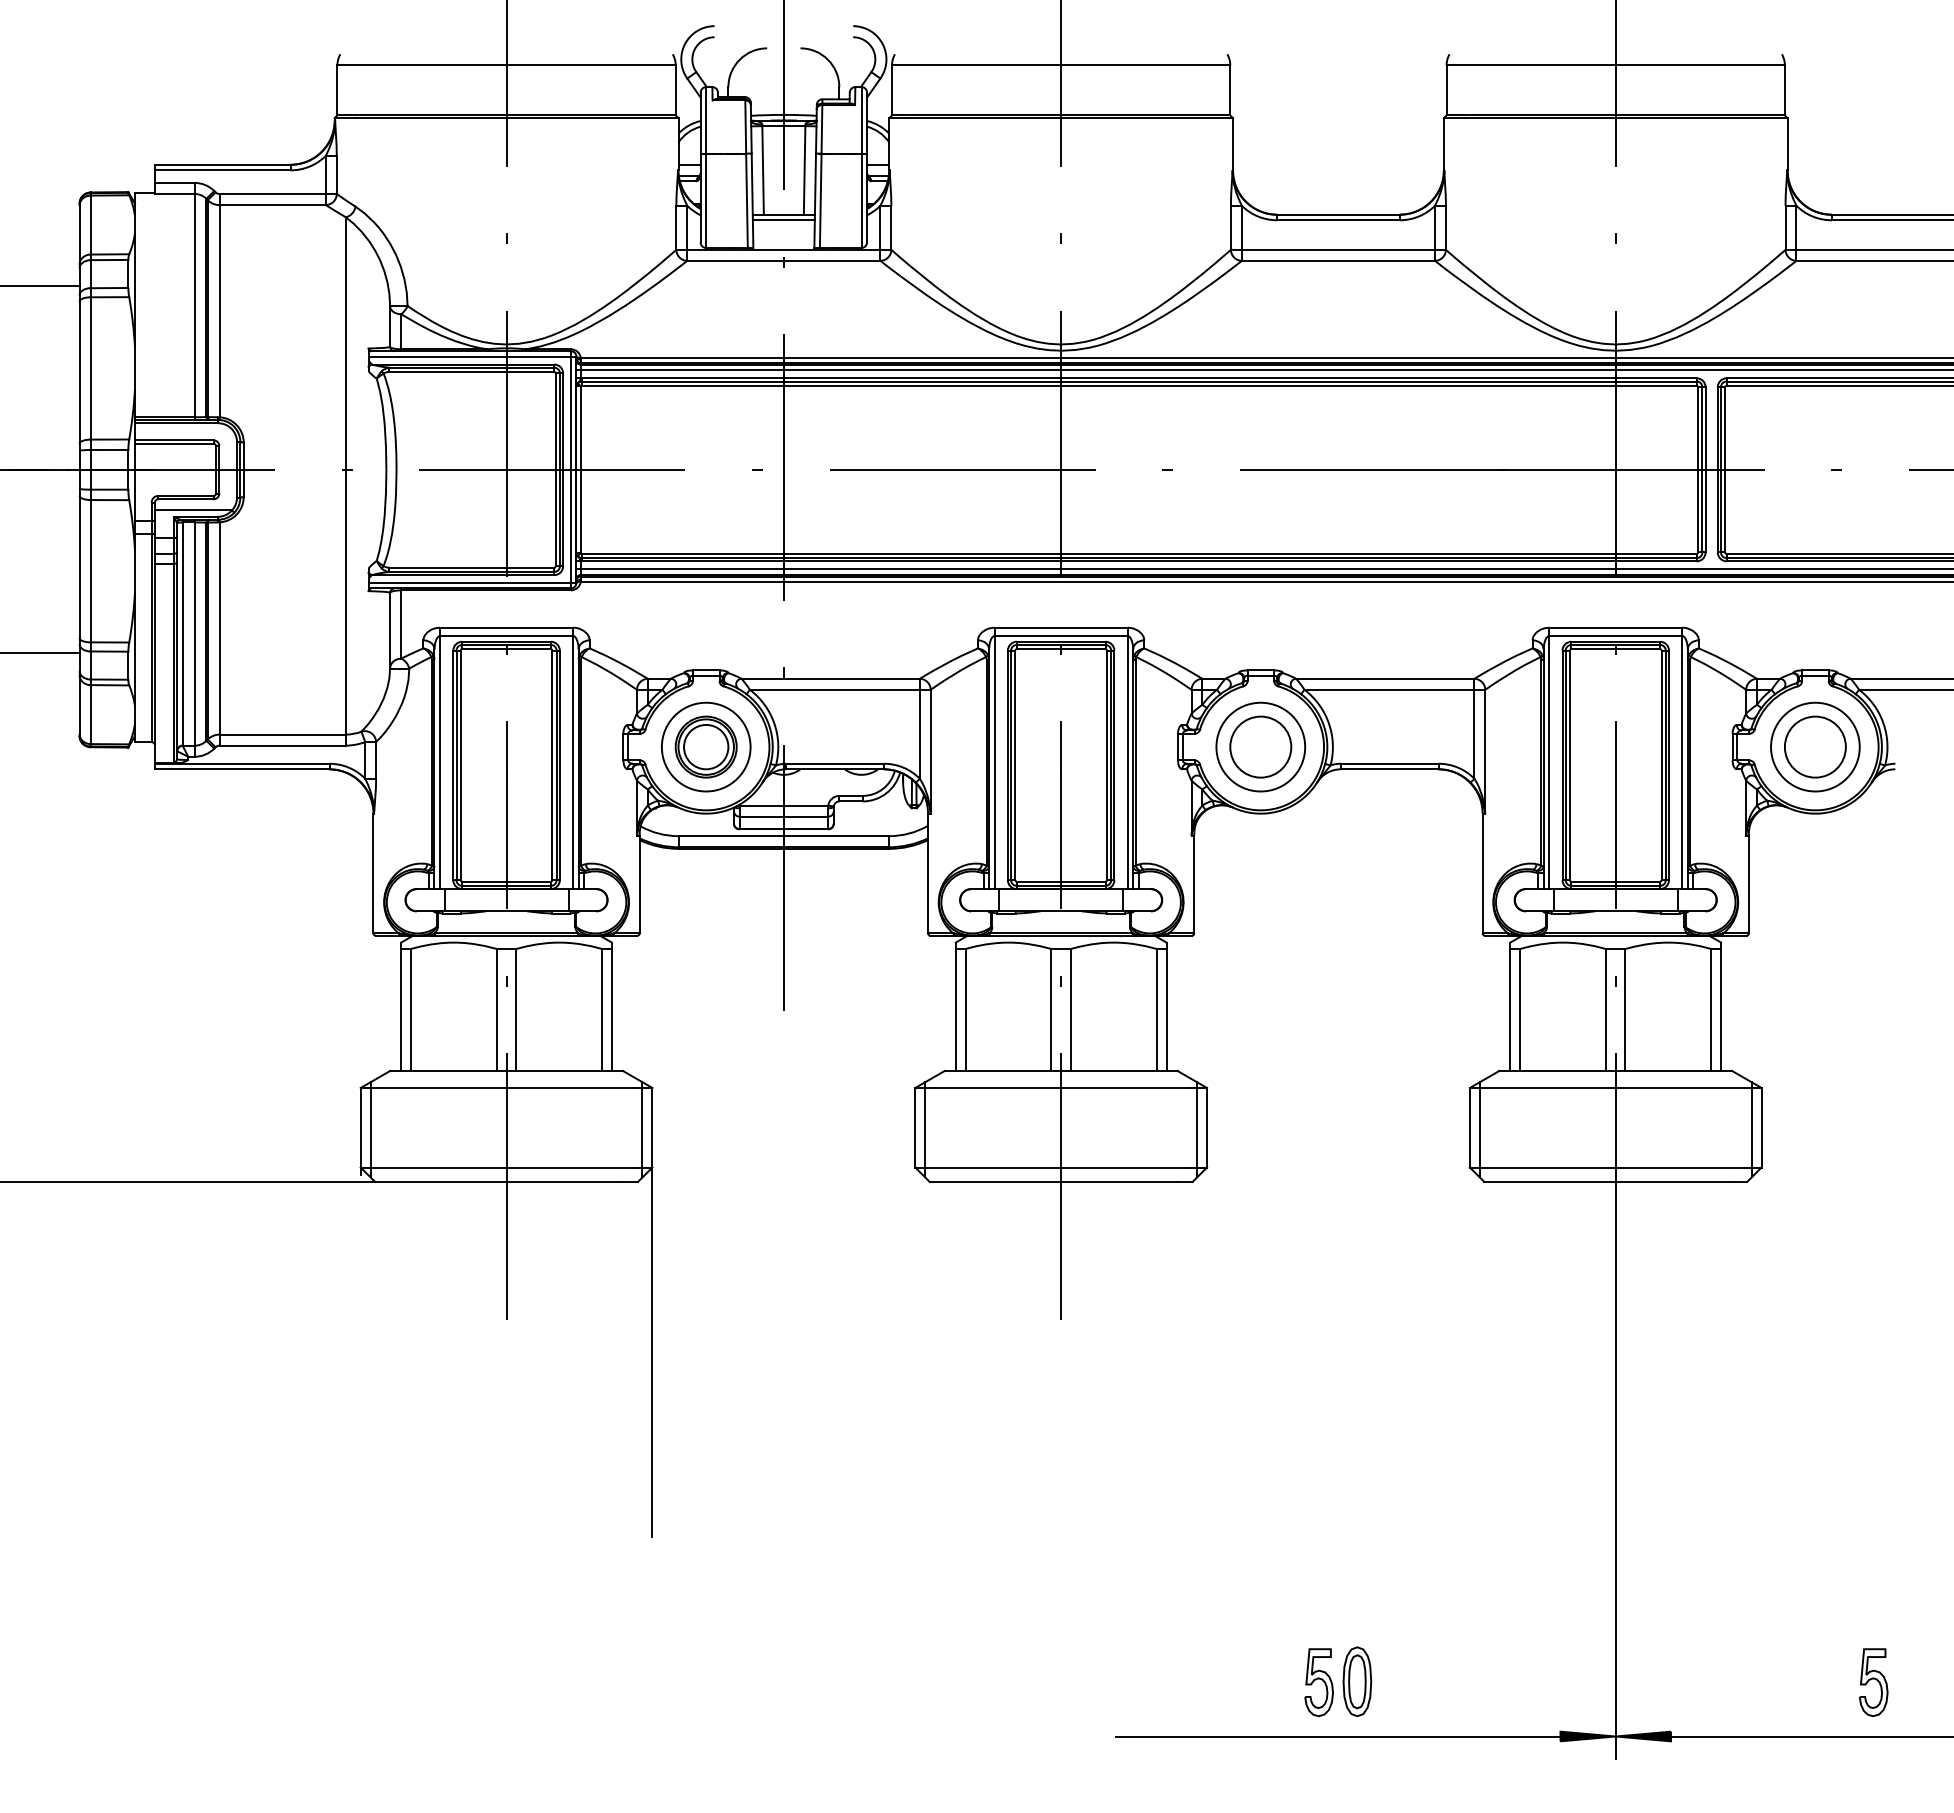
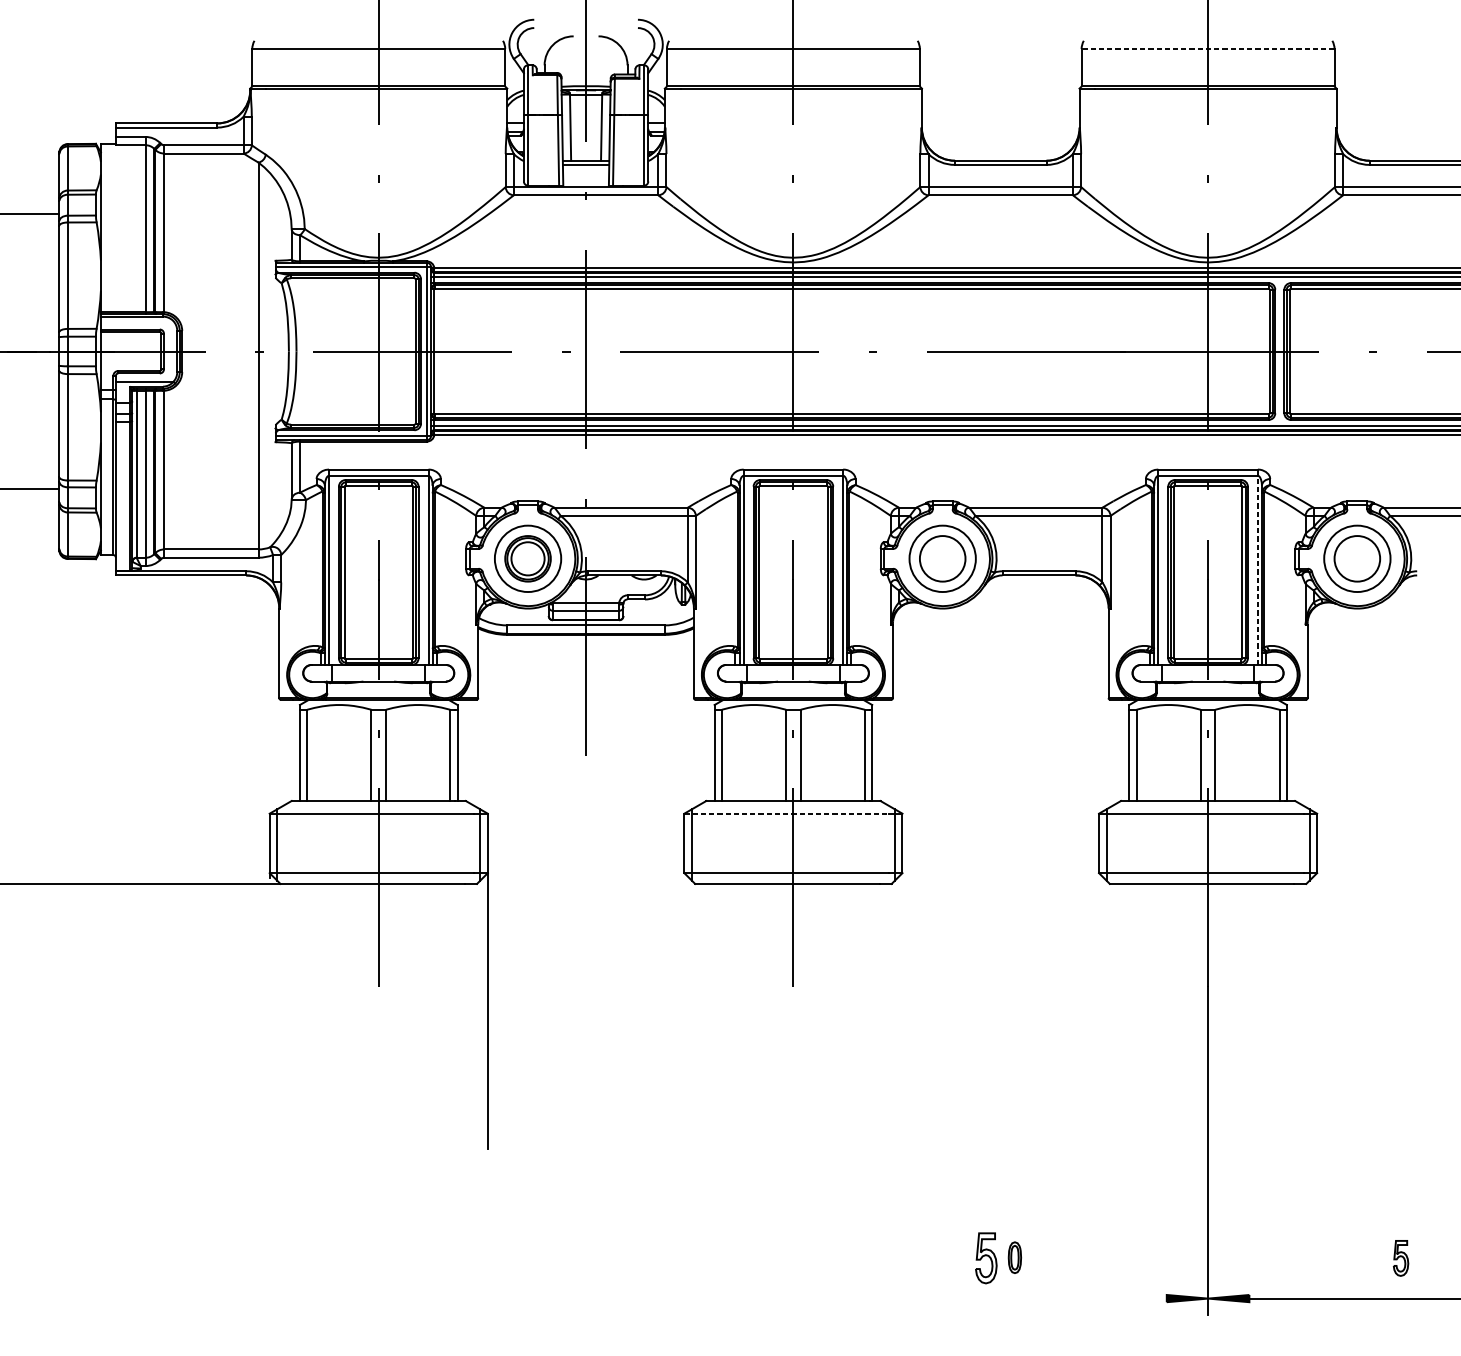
line: (1615, 65) -> (1207, 49), solid -> dashed
line: (1682, 762) -> (1258, 570), solid -> dashed
line: (1052, 1087) -> (786, 813), solid -> dashed
part: (1357, 1681) -> (1014, 1257), size x0.6
part: (1873, 1682) -> (1400, 1258), size x0.7
line: (1338, 1736) -> (1000, 1298), removed

